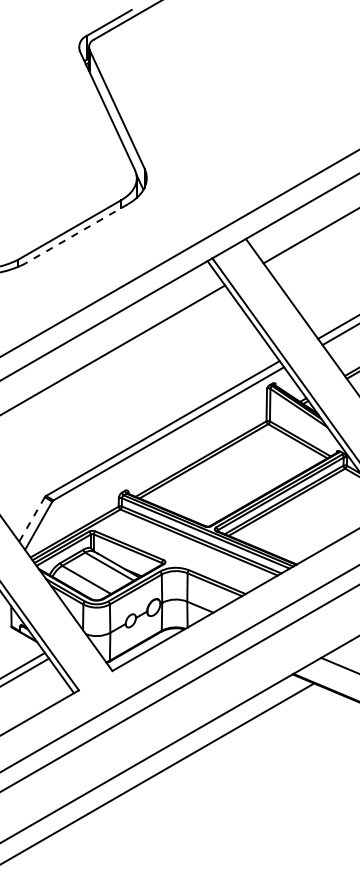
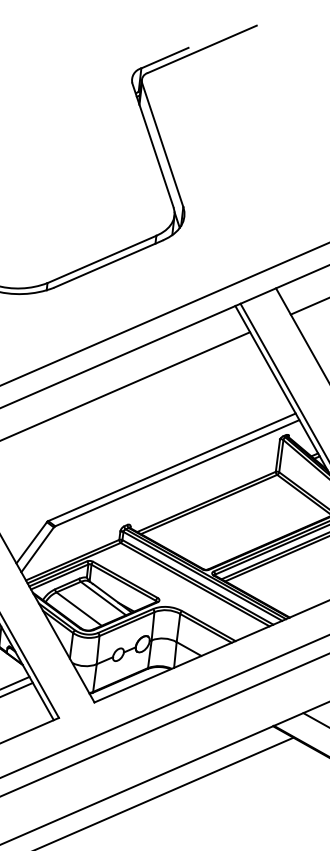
line: (76, 234) -> (108, 264), dashed -> solid
line: (32, 519) -> (32, 542), dashed -> solid

